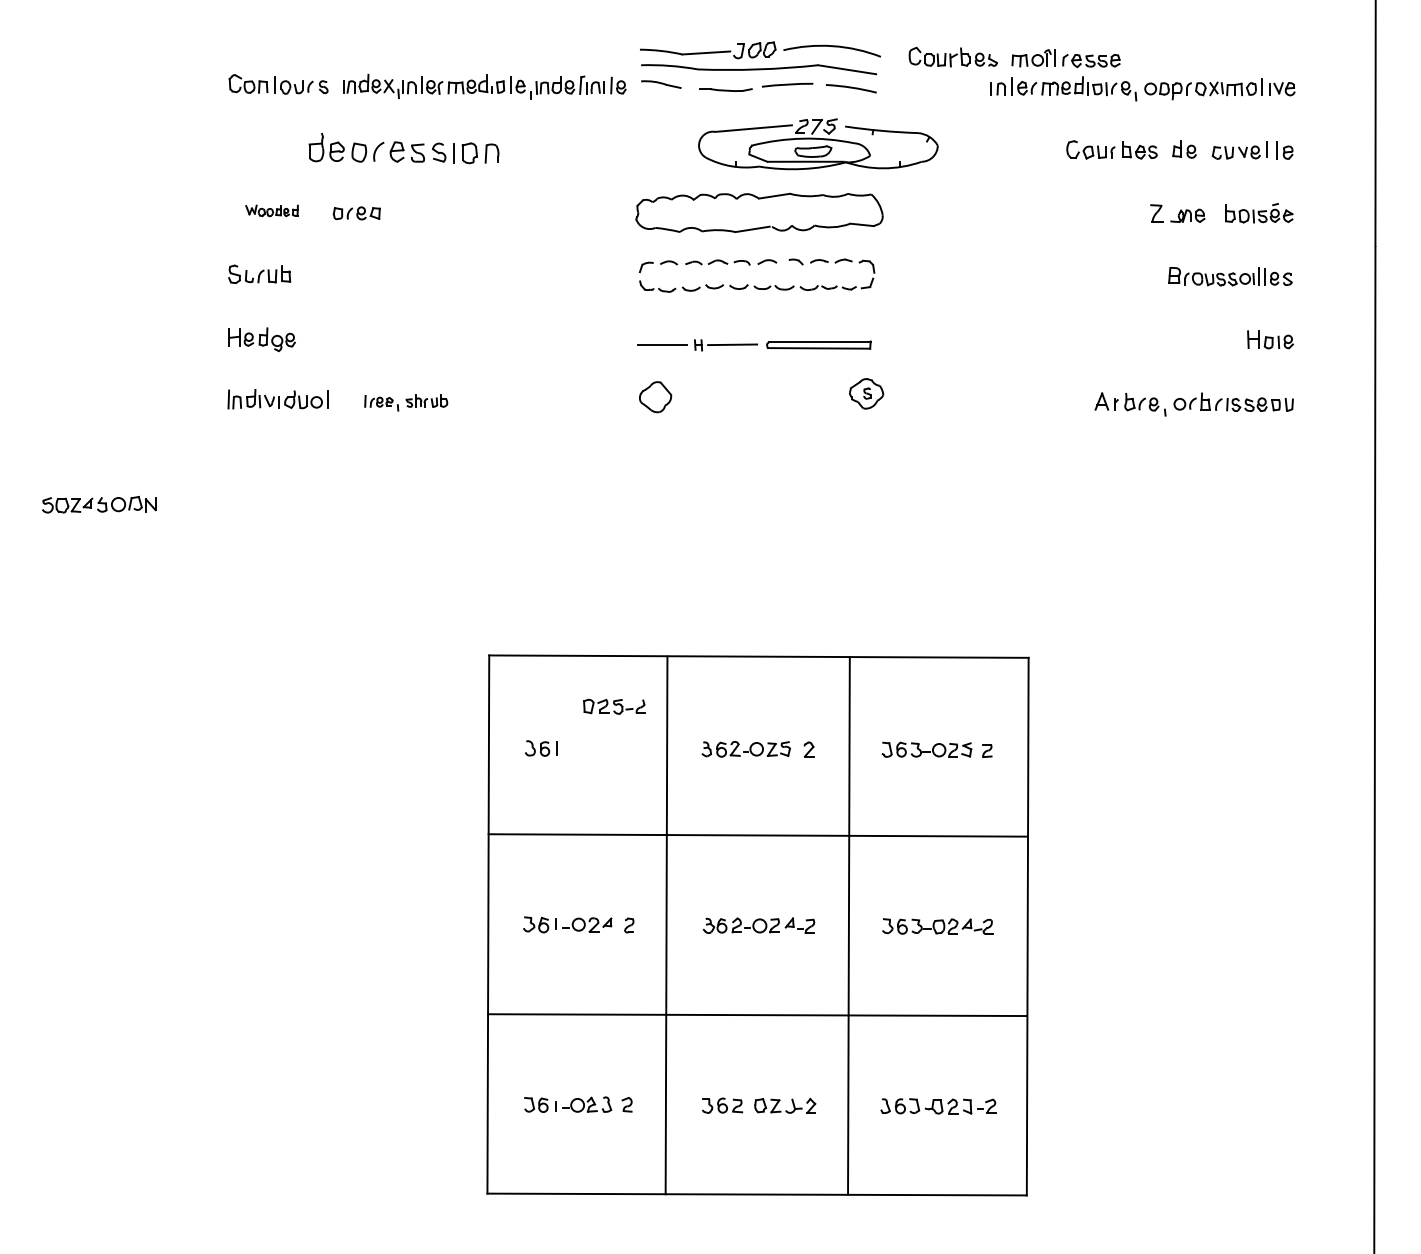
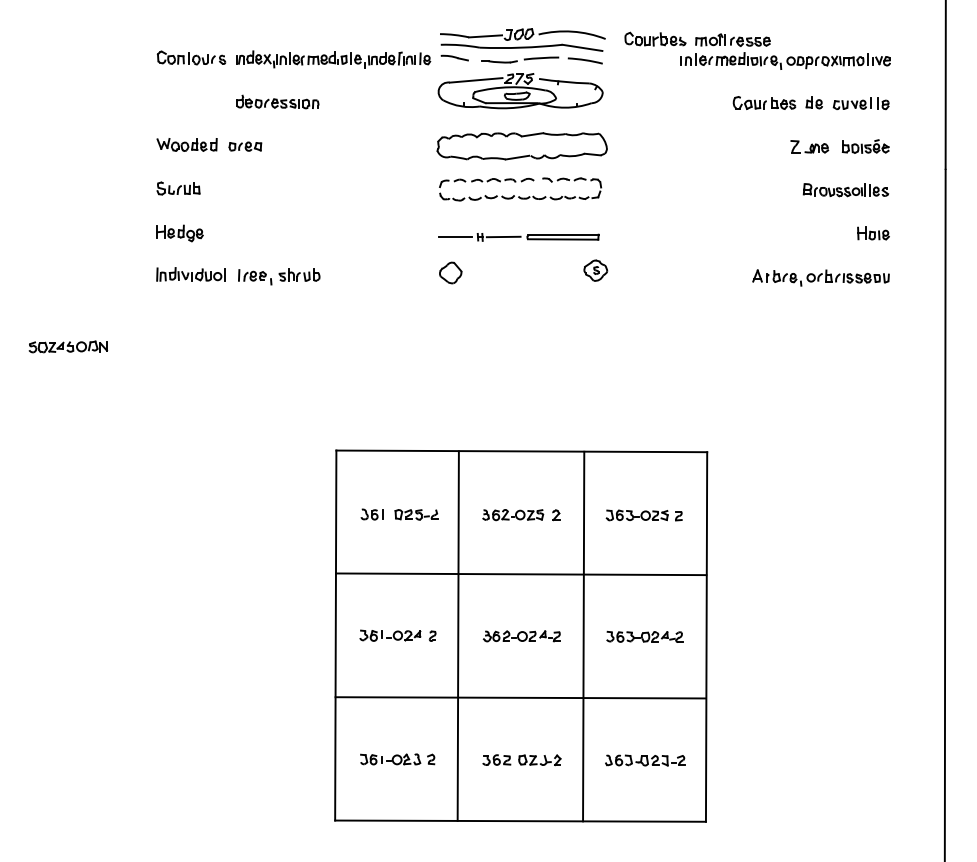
part: (818, 144) -> (520, 91), moved
part: (403, 147) -> (277, 101), size x0.62
part: (271, 210) -> (186, 144), size x1.67
part: (406, 402) -> (279, 276), size x1.43
part: (614, 706) -> (416, 514), moved

